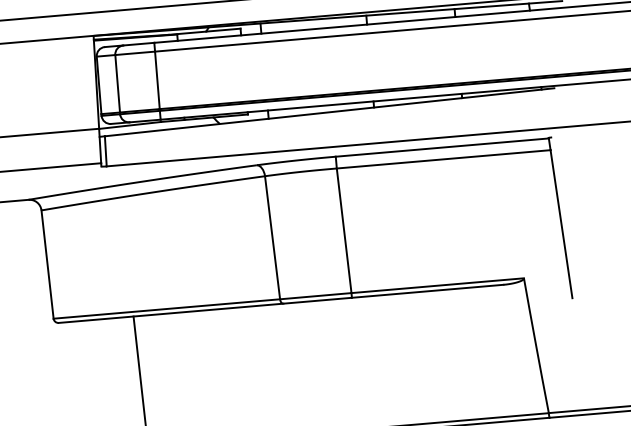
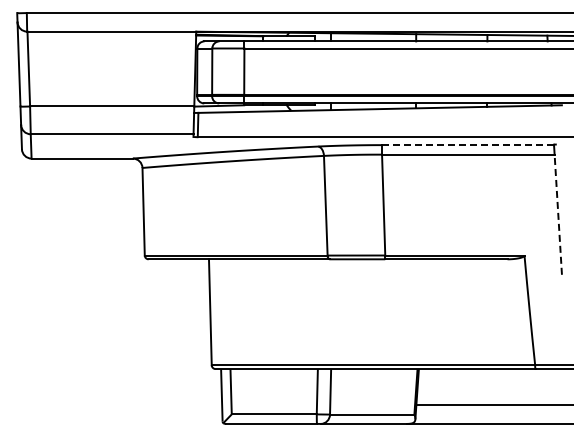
line: (442, 147) -> (468, 145), solid -> dashed
line: (561, 223) -> (558, 214), solid -> dashed

